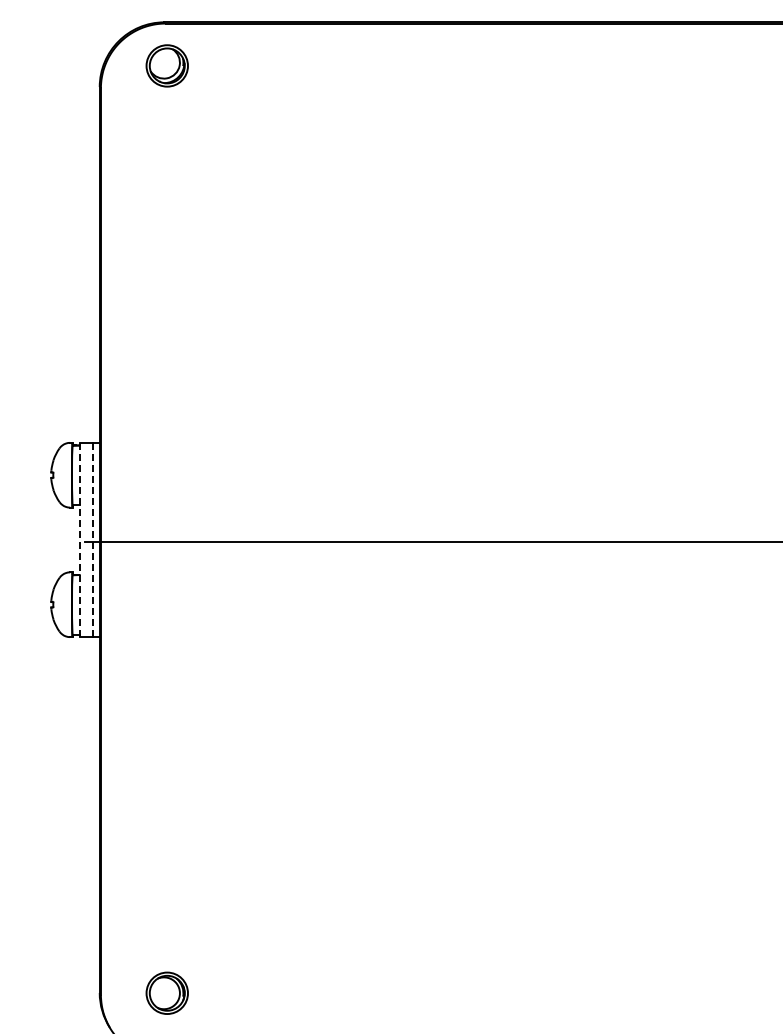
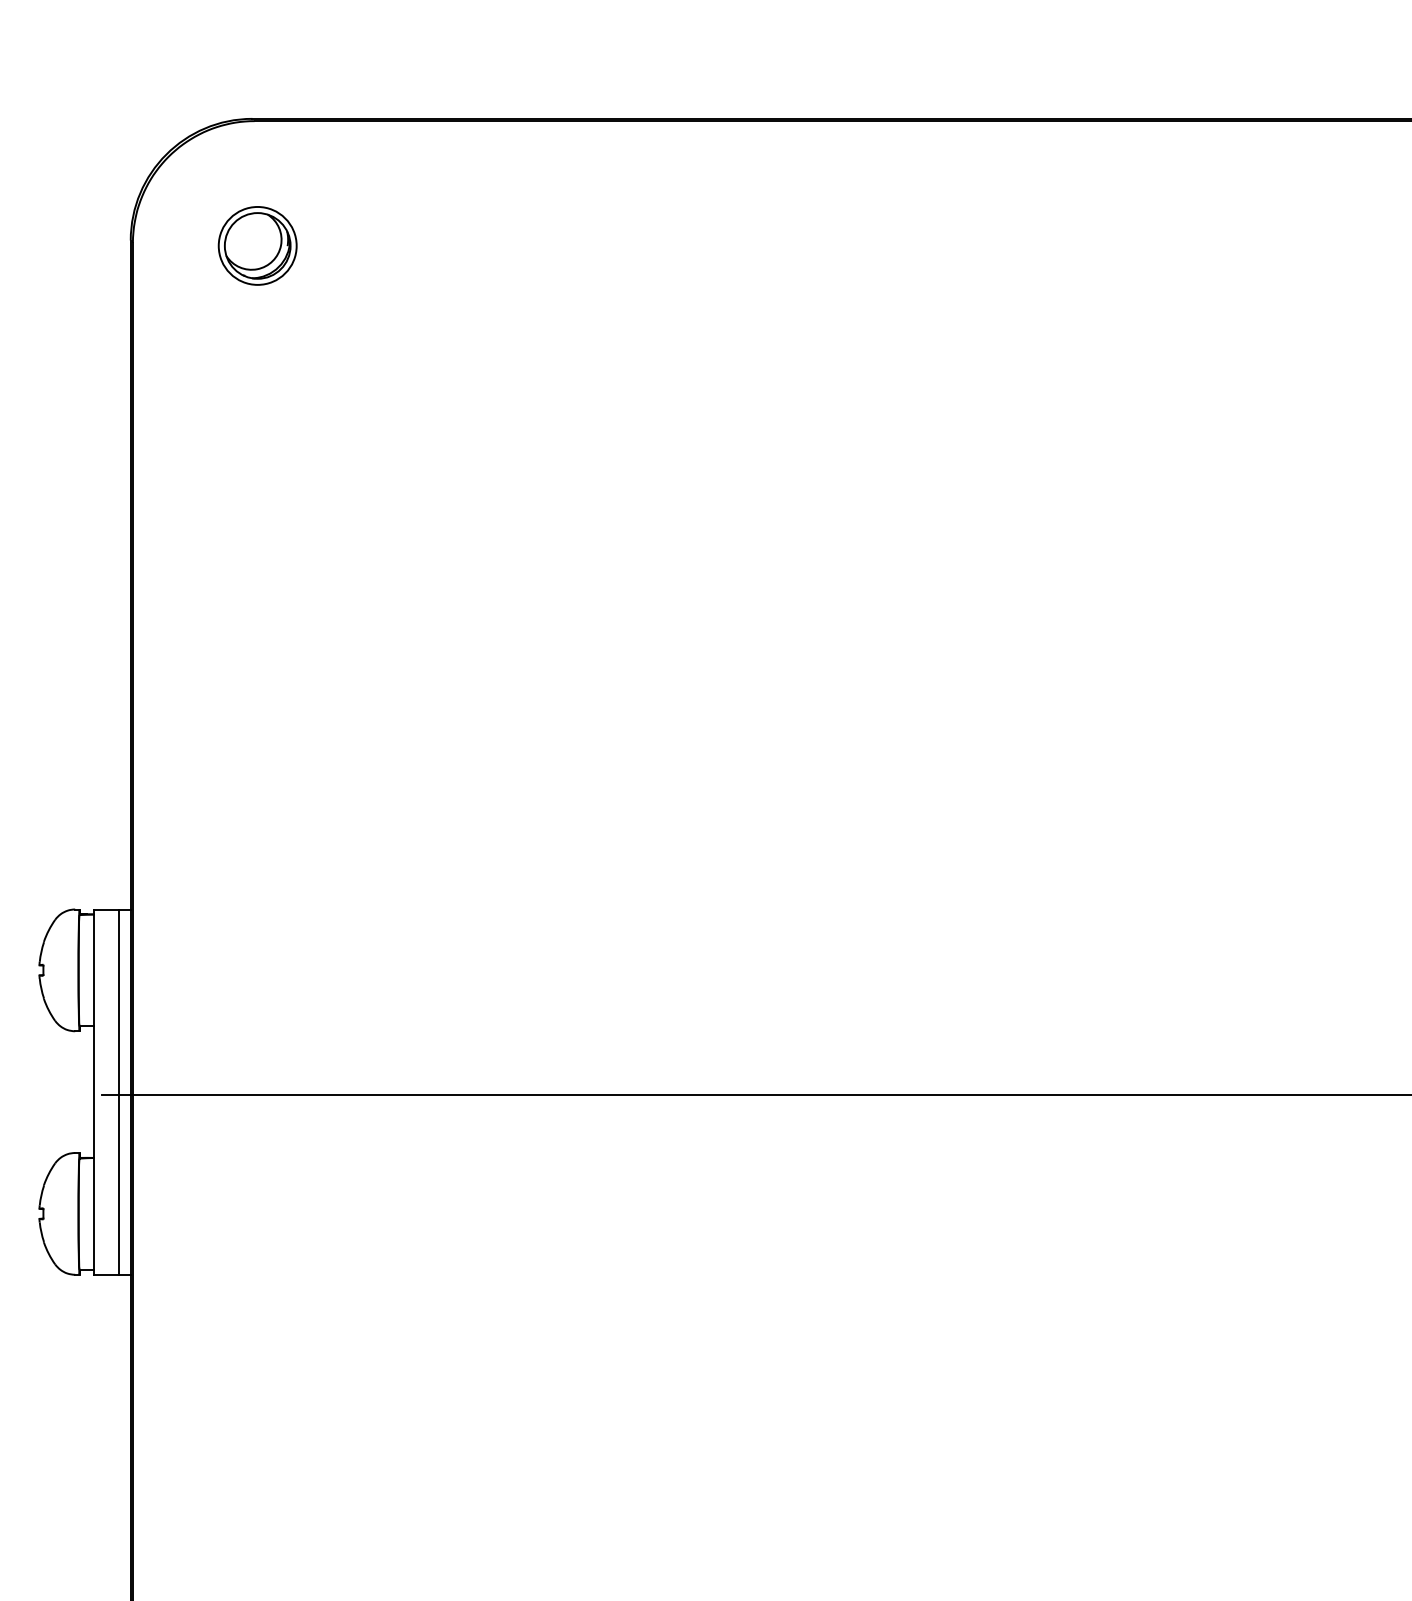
part: (166, 65) -> (256, 245), moved
line: (80, 540) -> (94, 1093), dashed -> solid
line: (93, 540) -> (119, 1093), dashed -> solid

